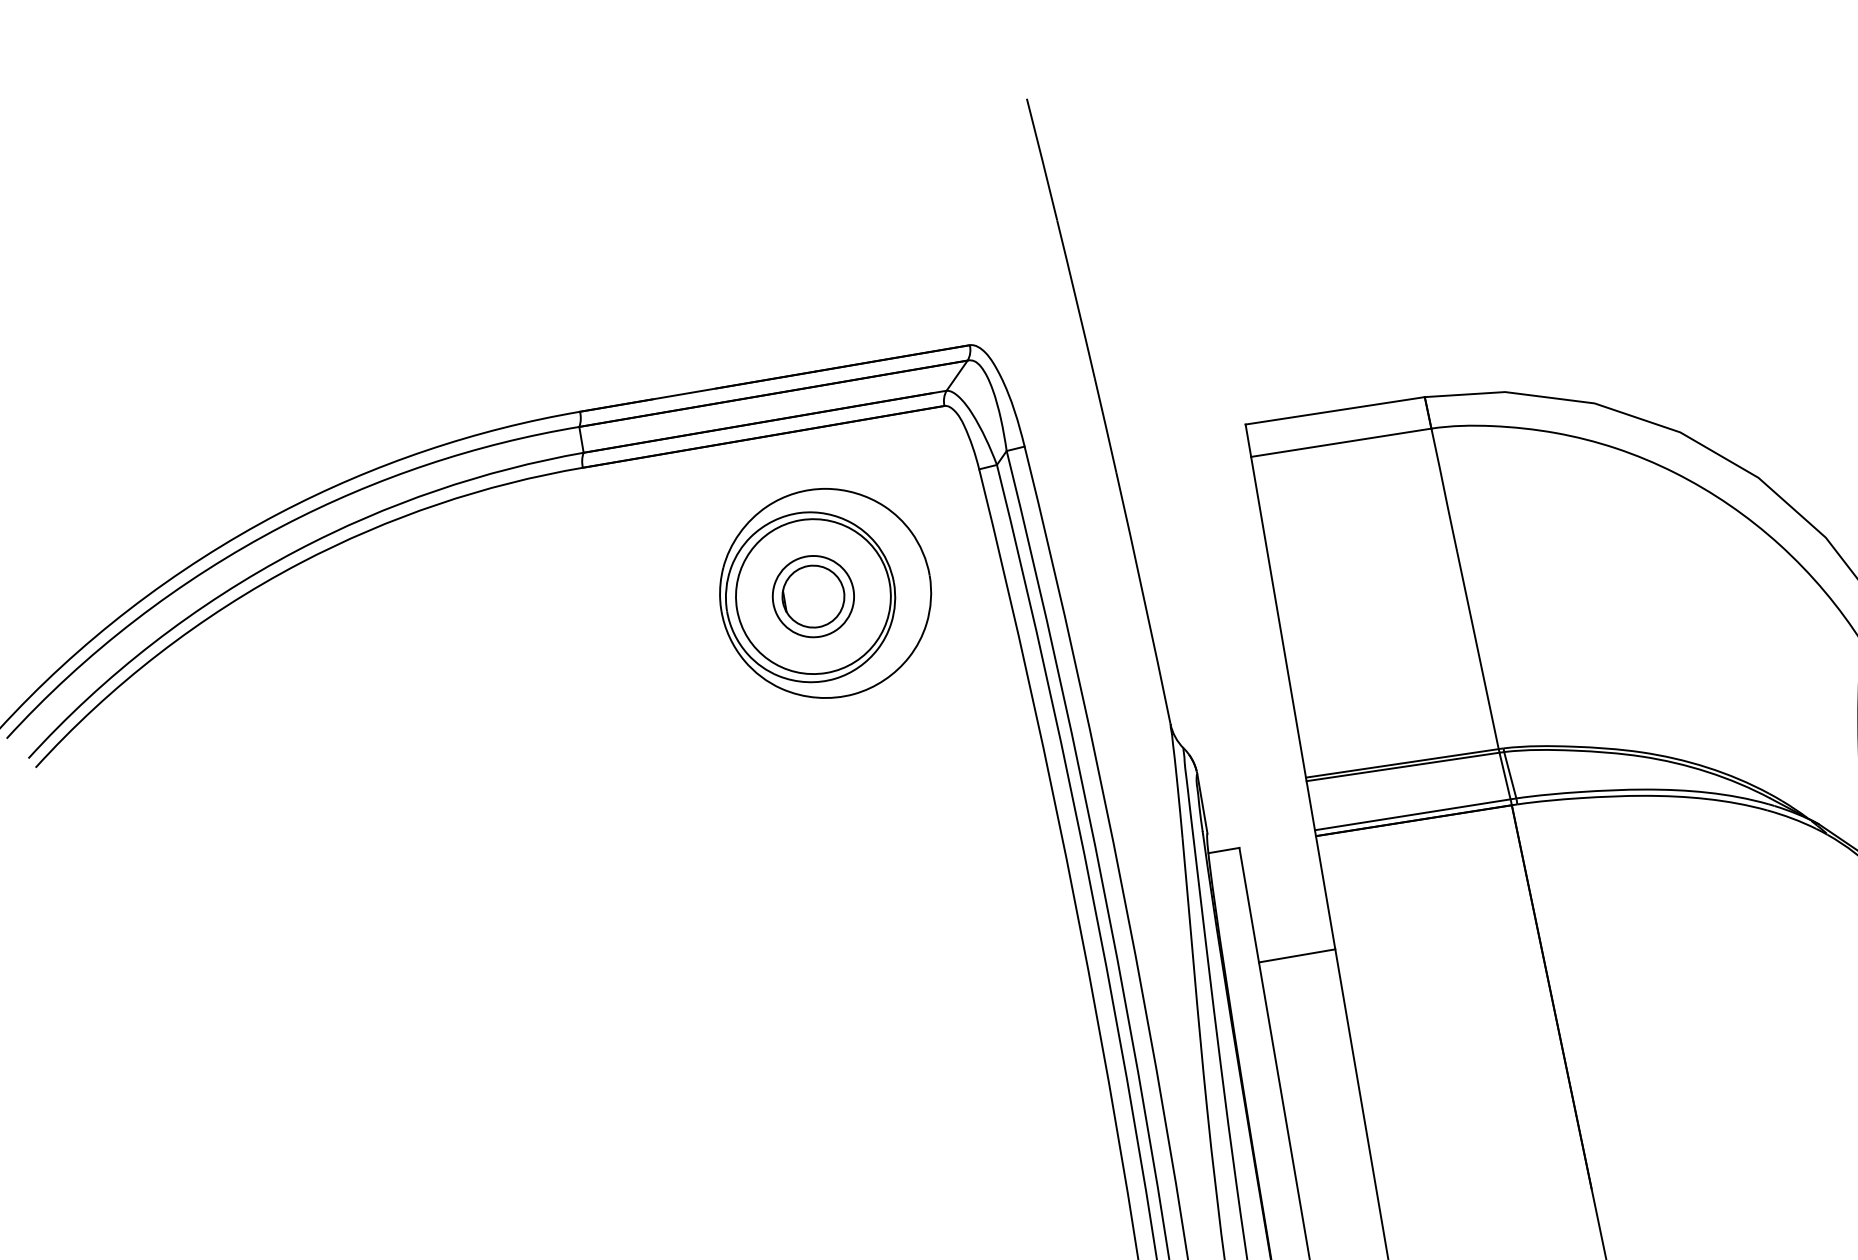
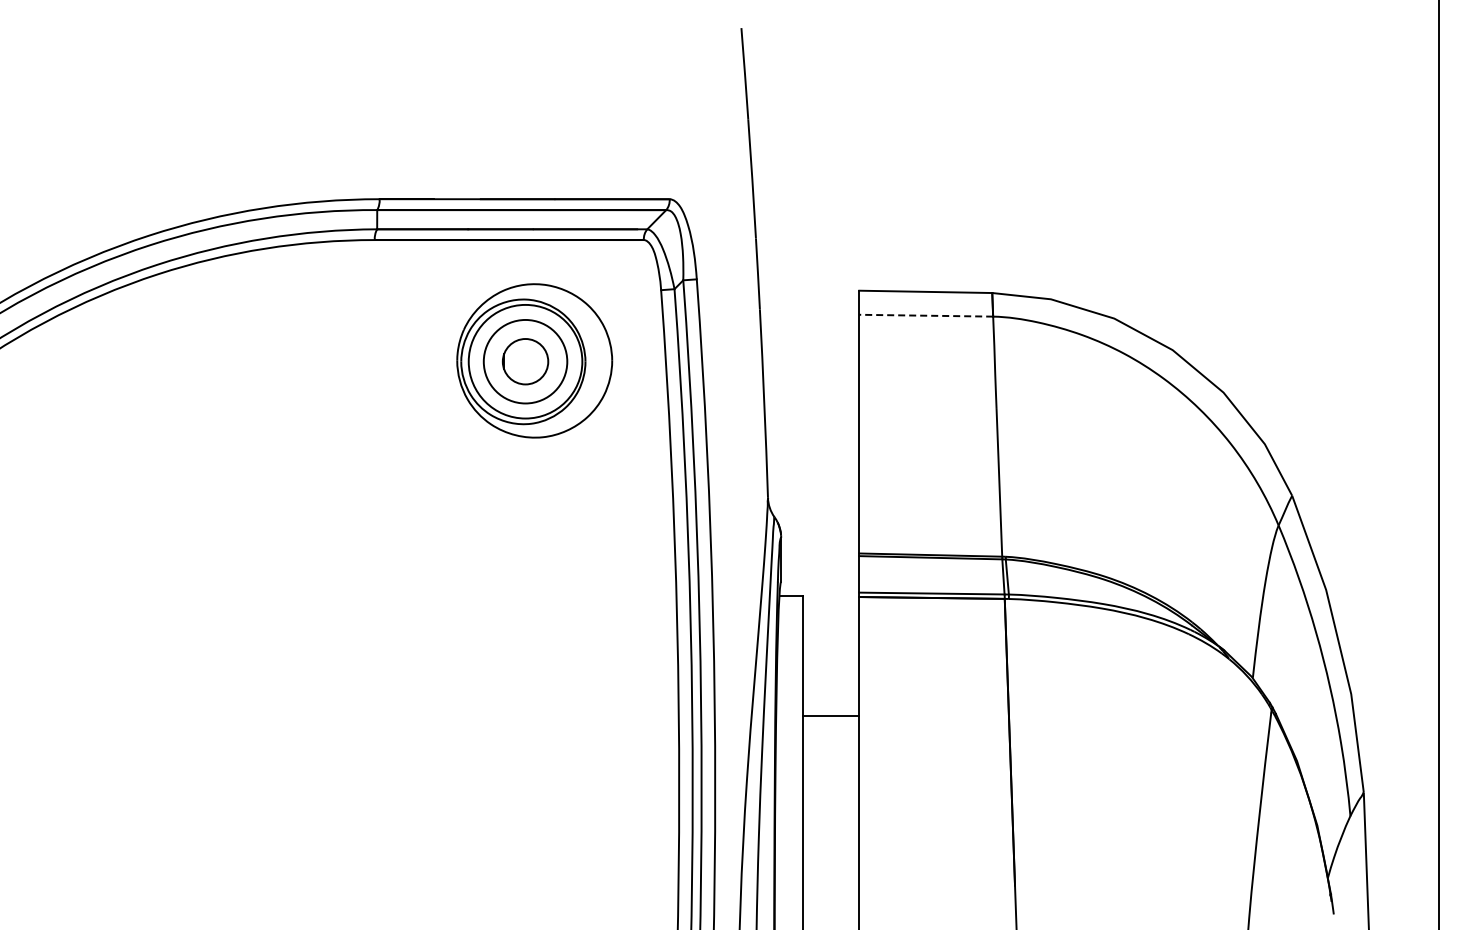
line: (1341, 442) -> (926, 315), solid -> dashed
circle: (813, 596) -> (525, 361), size x1.4
line: (1296, 956) -> (830, 716), moved

